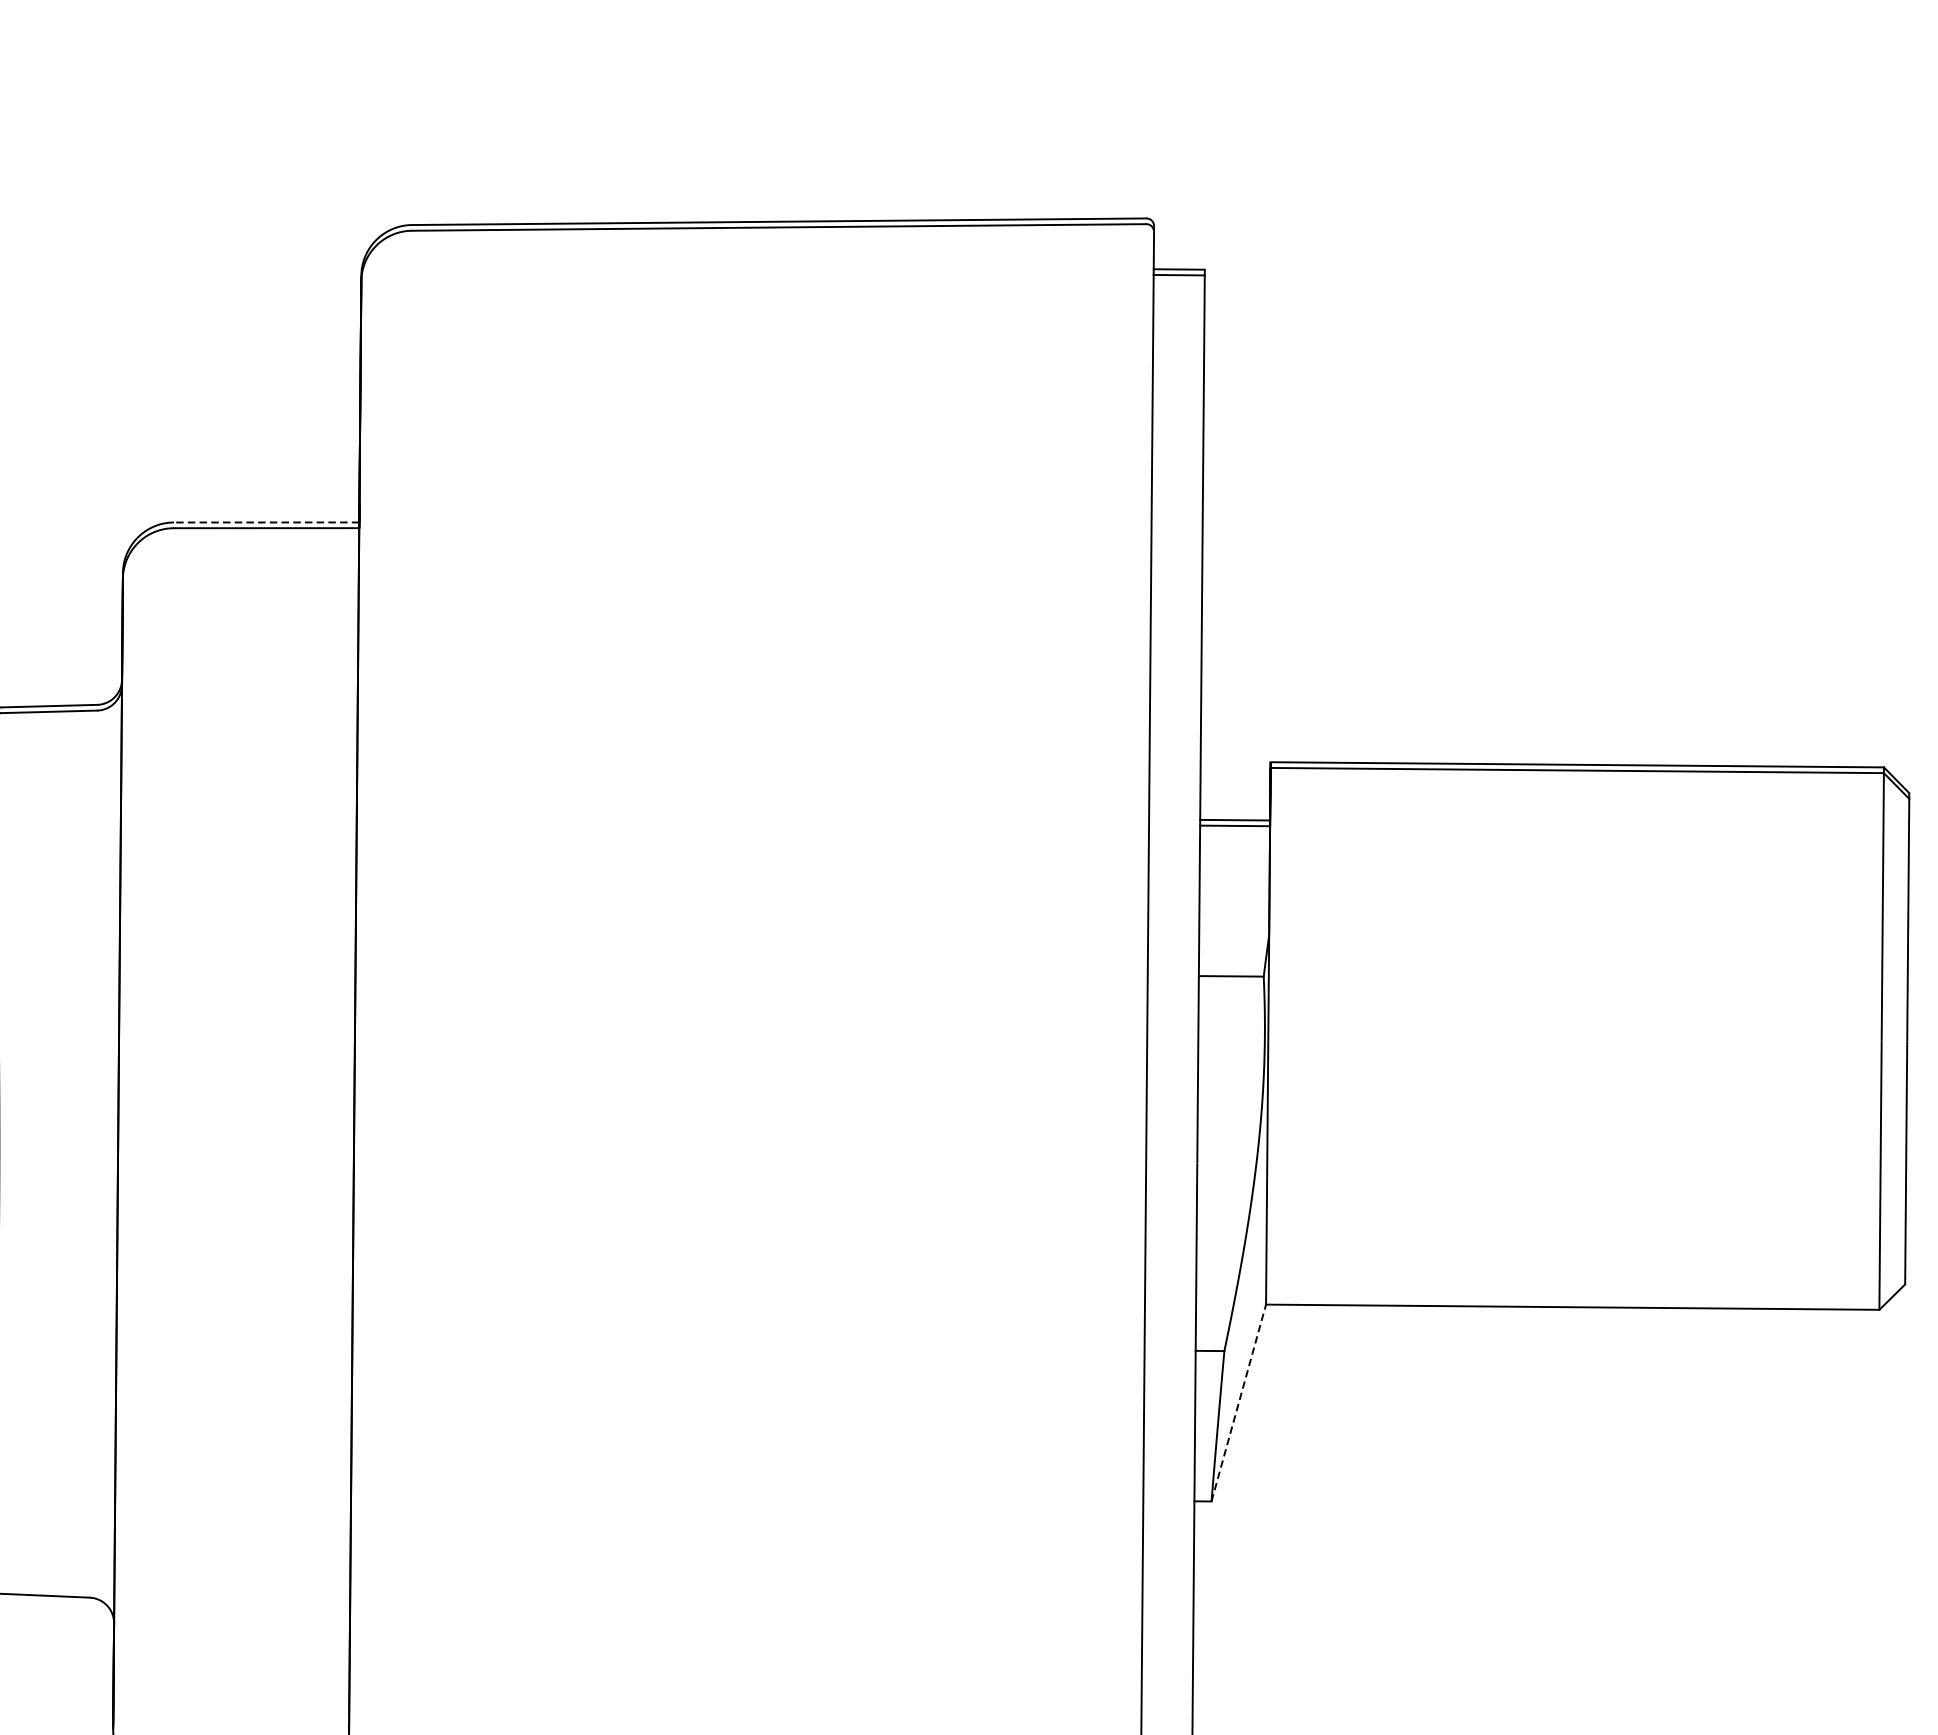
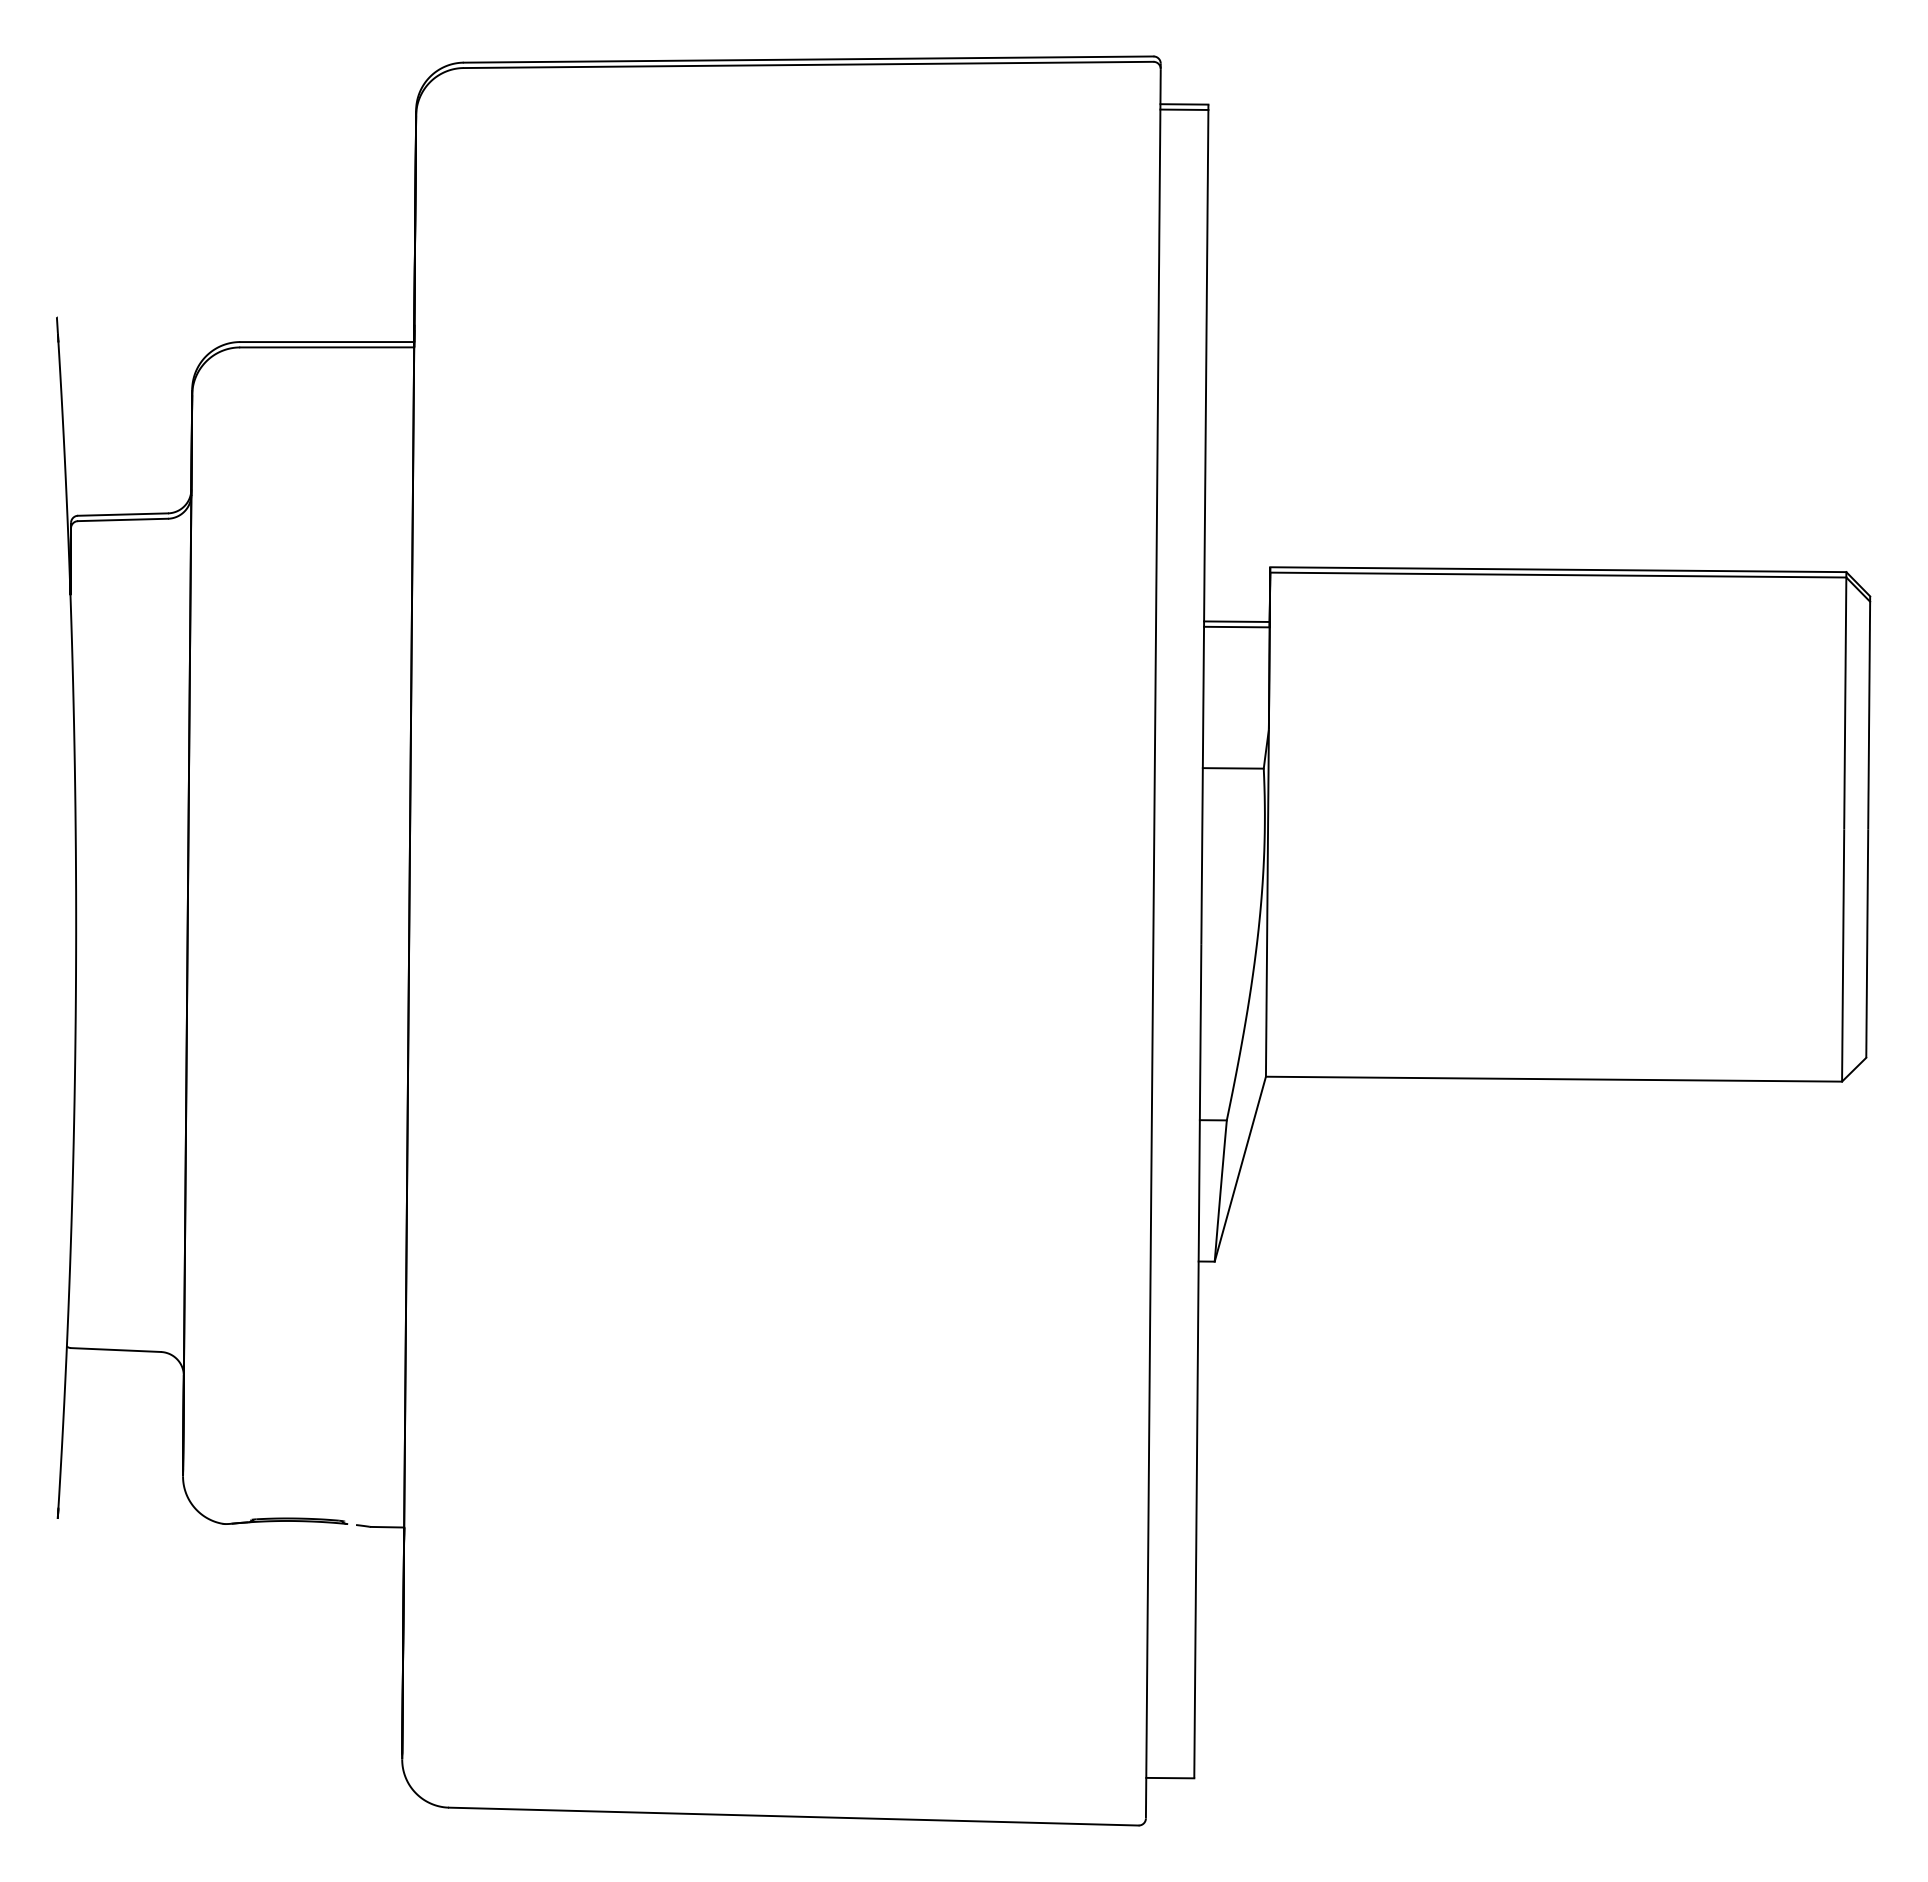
line: (266, 522) -> (327, 342), dashed -> solid
line: (1238, 1403) -> (1240, 1169), dashed -> solid

